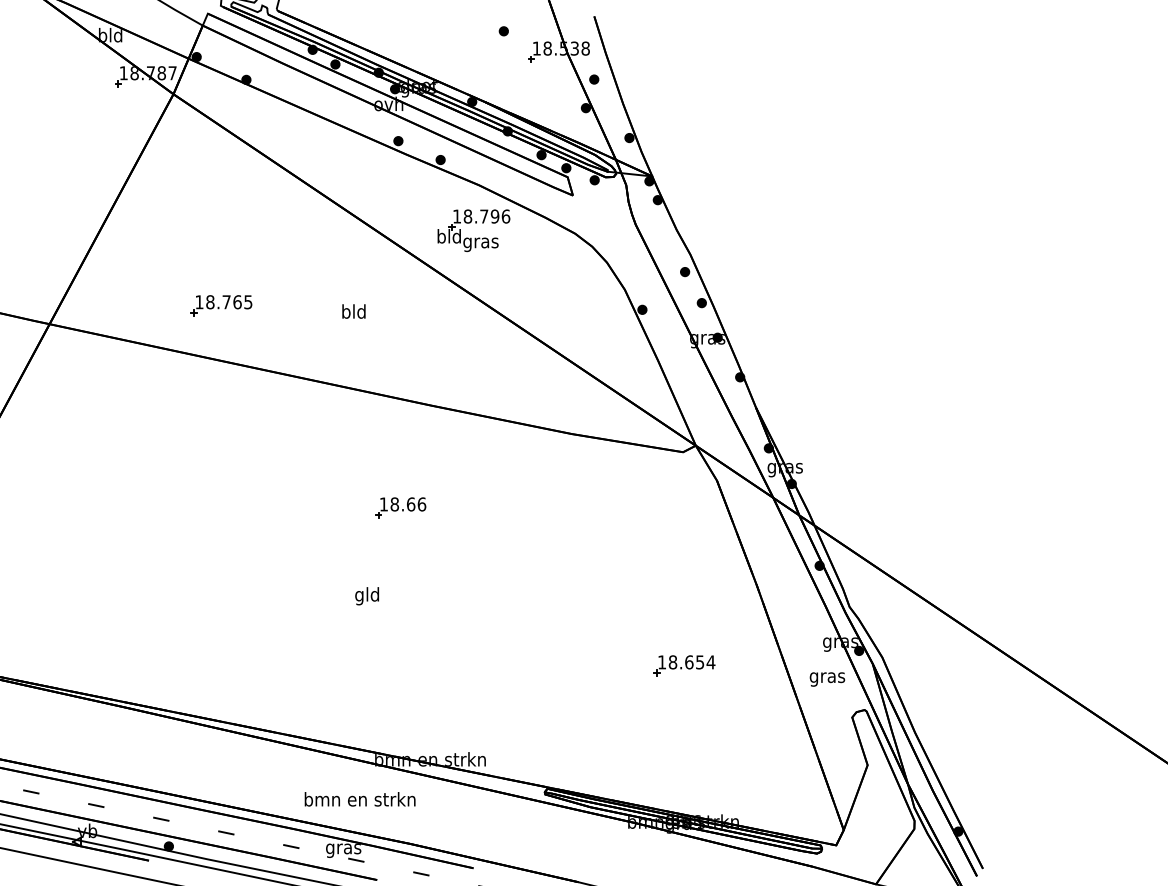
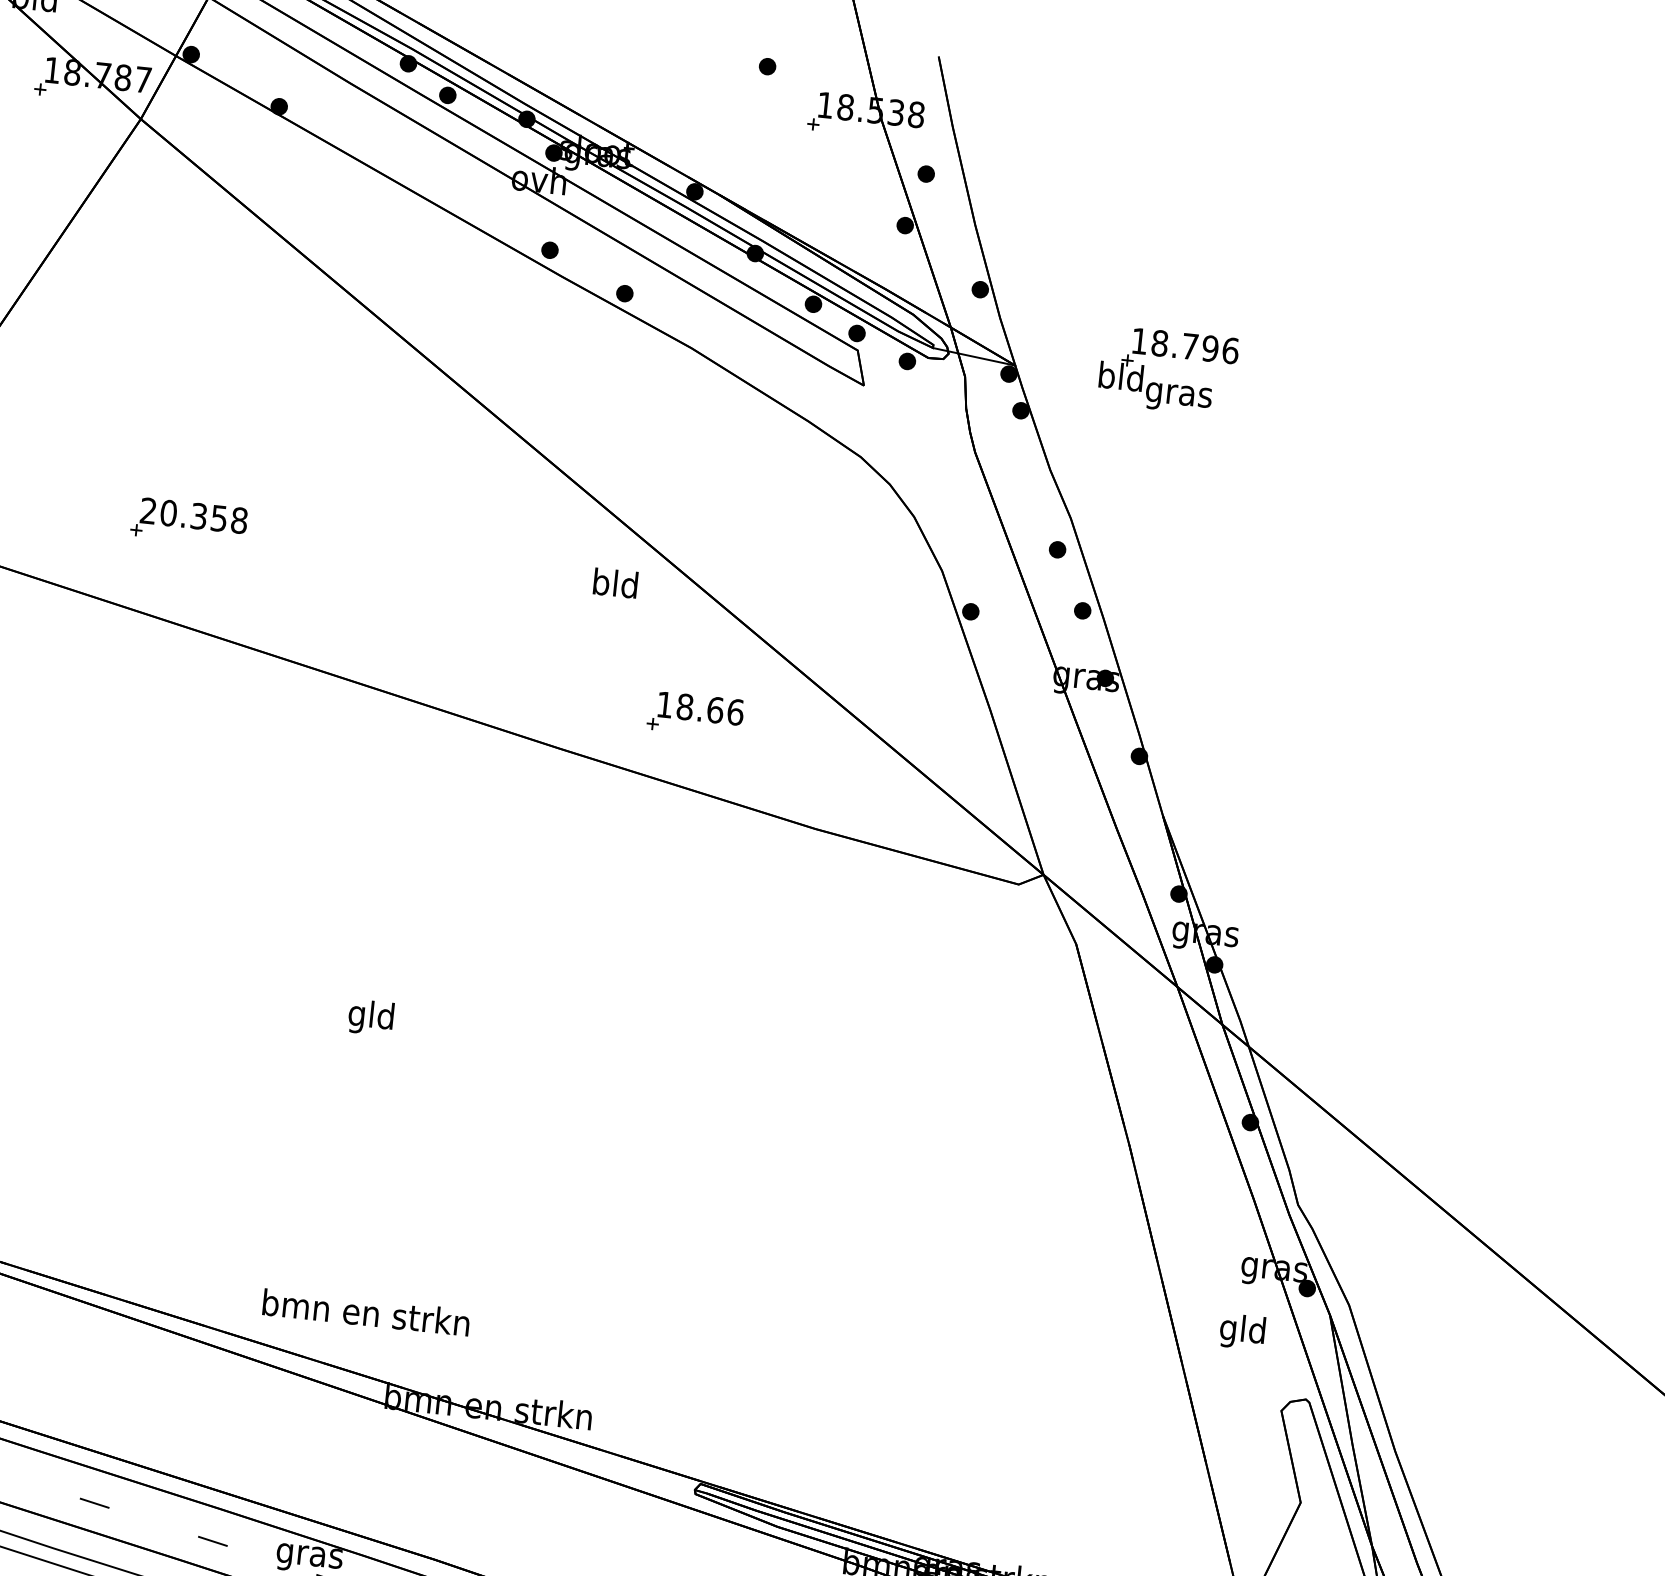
part: (475, 223) -> (1172, 357), moved
text: (223, 302) -> (193, 516), 18.765 -> 20.358
text: (353, 311) -> (614, 583), moved
part: (400, 507) -> (695, 713), moved
text: (366, 596) -> (369, 1018), moved
part: (684, 665) -> (979, 1281), removed
text: (827, 677) -> (1243, 1331), gras -> gld
text: (359, 799) -> (365, 1312), moved

